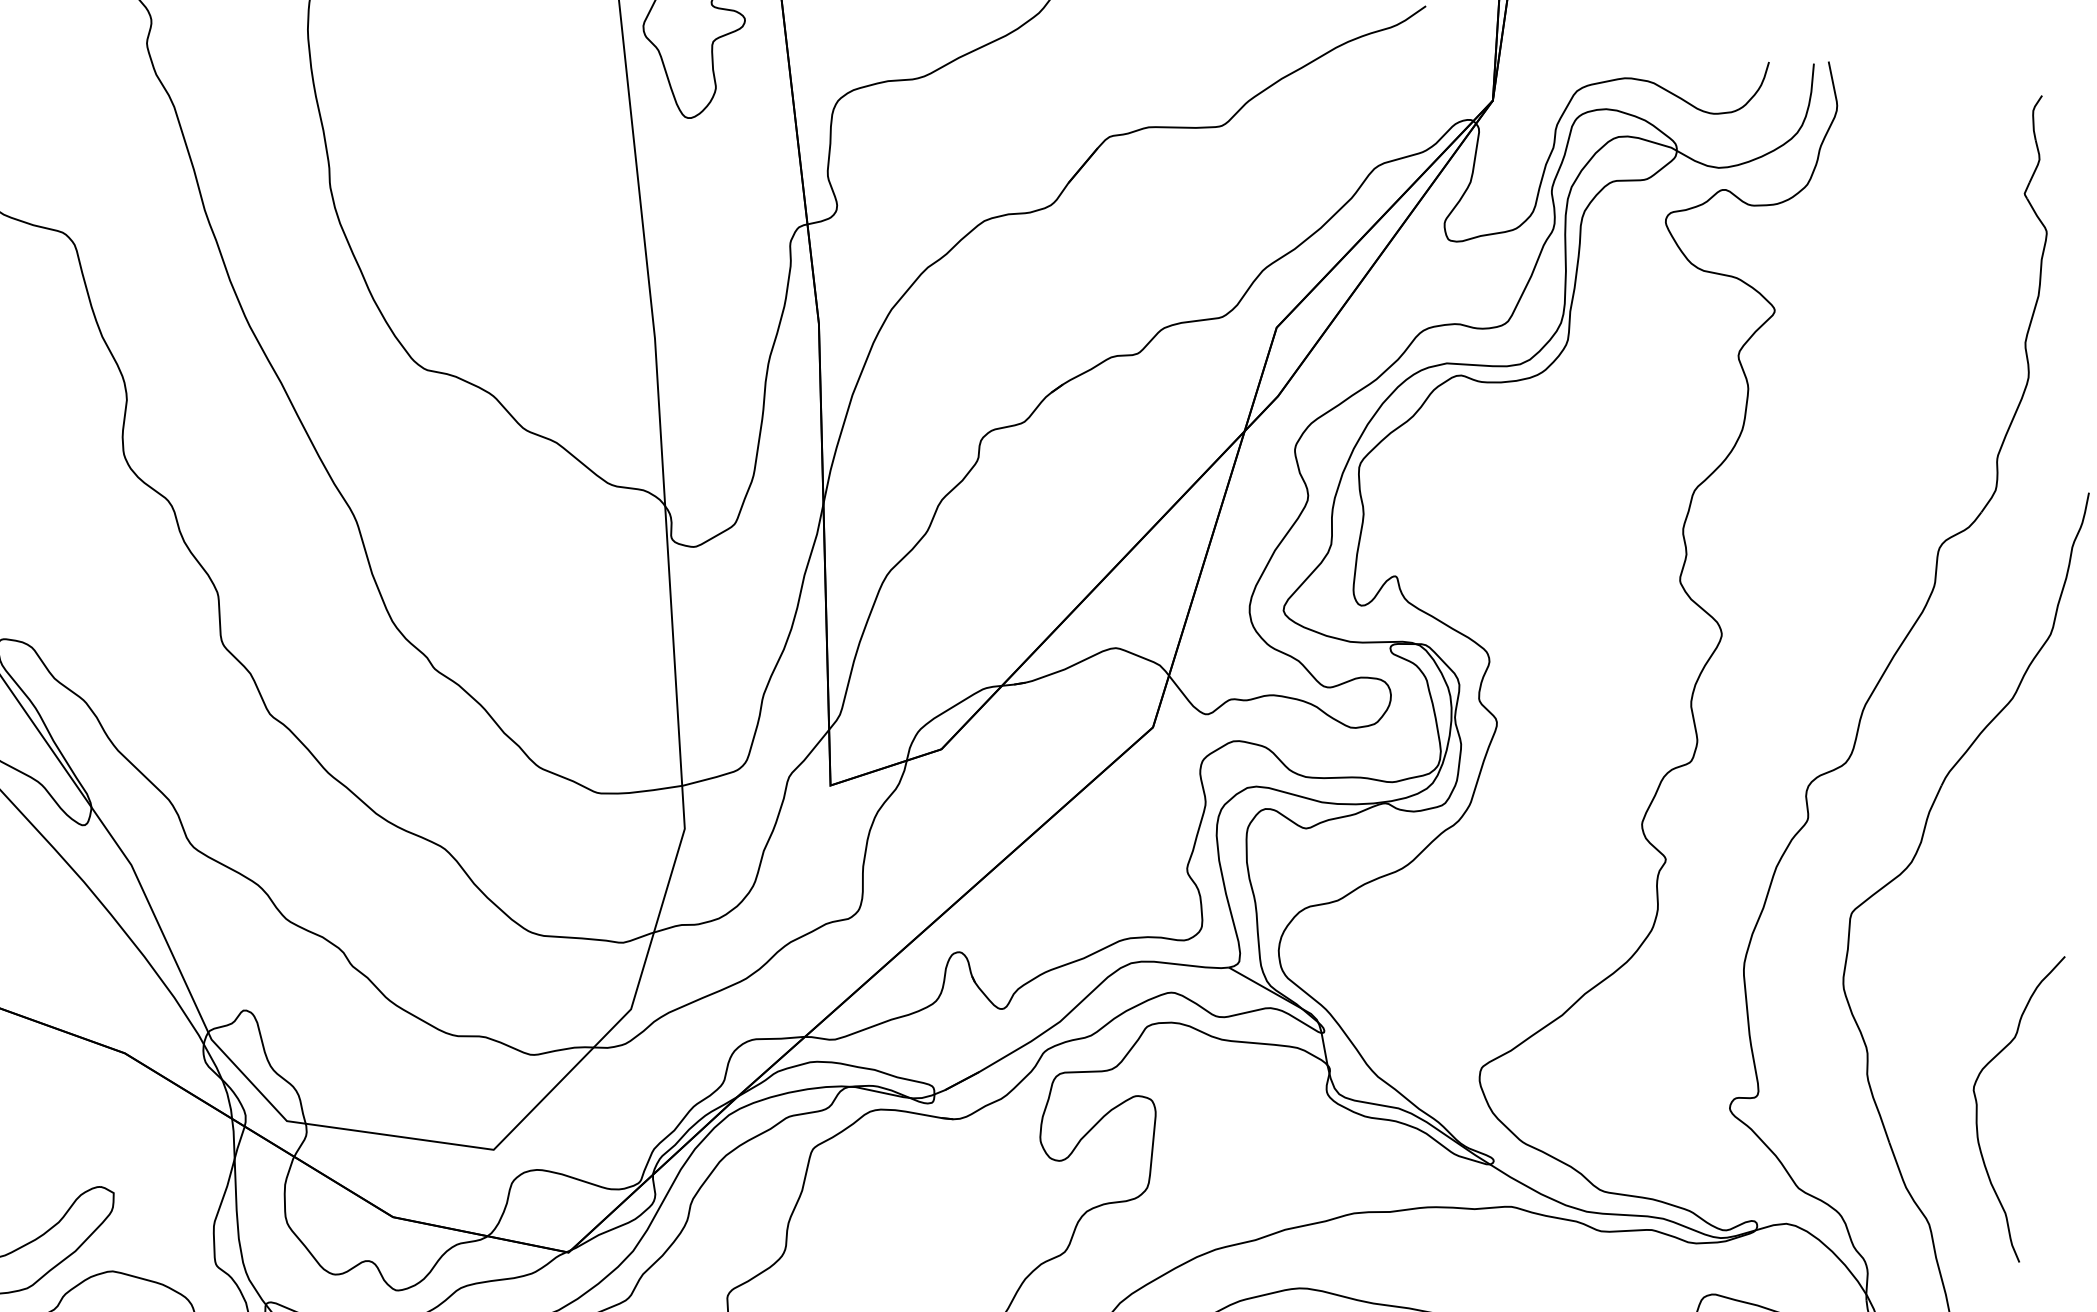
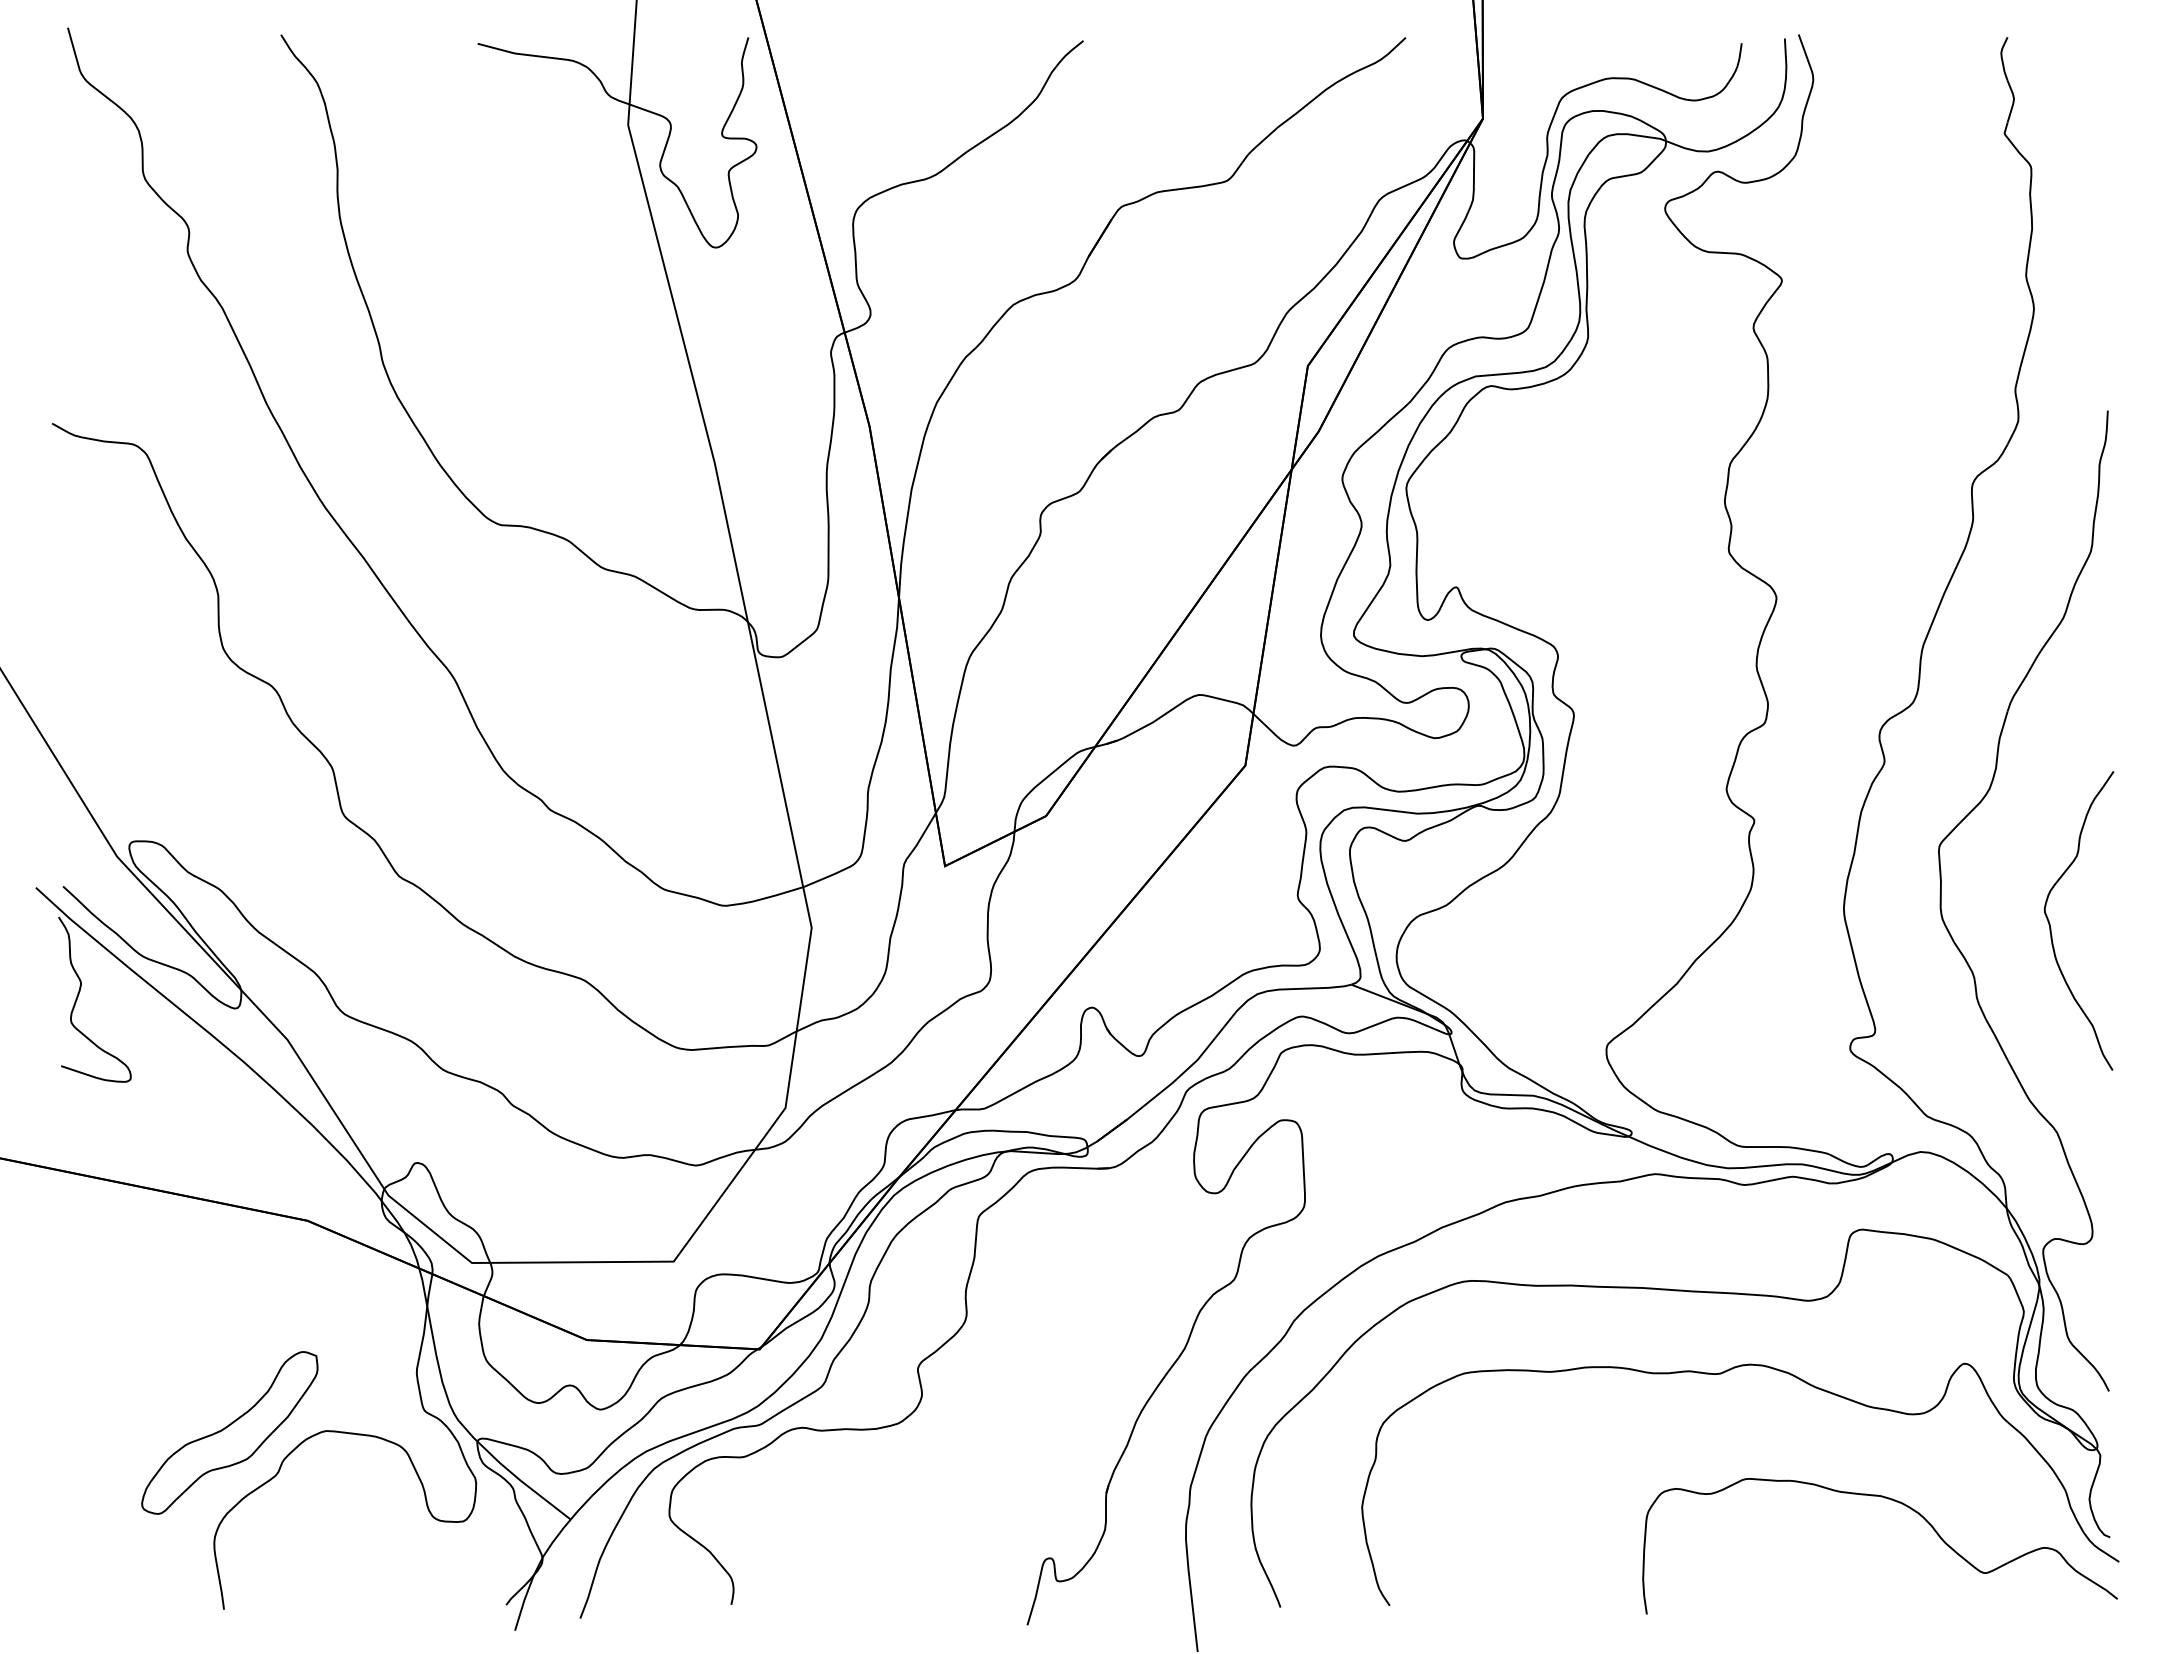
curve: (1977, 1102) -> (2050, 923), moved

